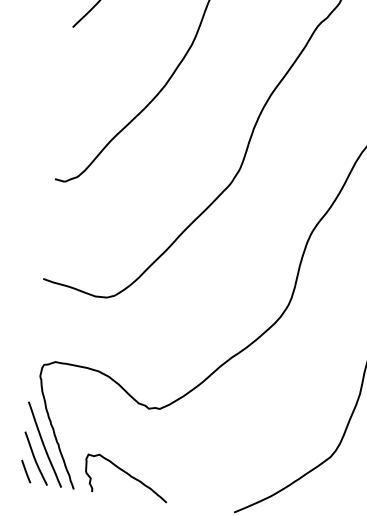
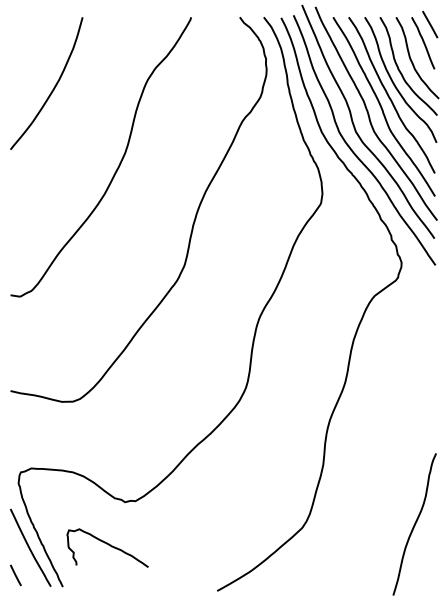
curve: (35, 458) -> (23, 561), removed
curve: (127, 475) -> (108, 545), moved

